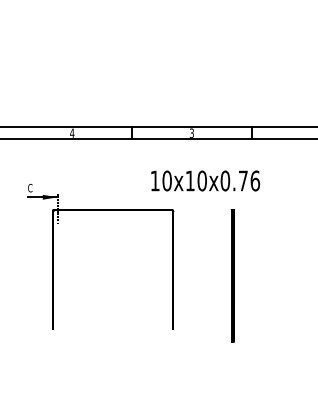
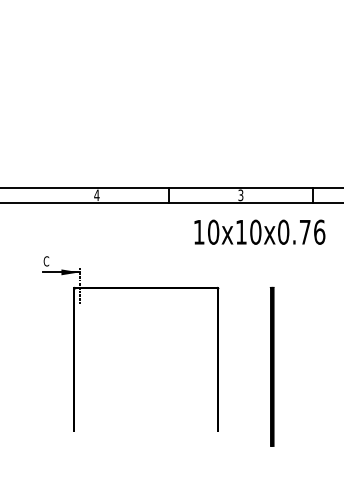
text: (205, 180) -> (259, 231), moved
line: (232, 275) -> (271, 366), moved

